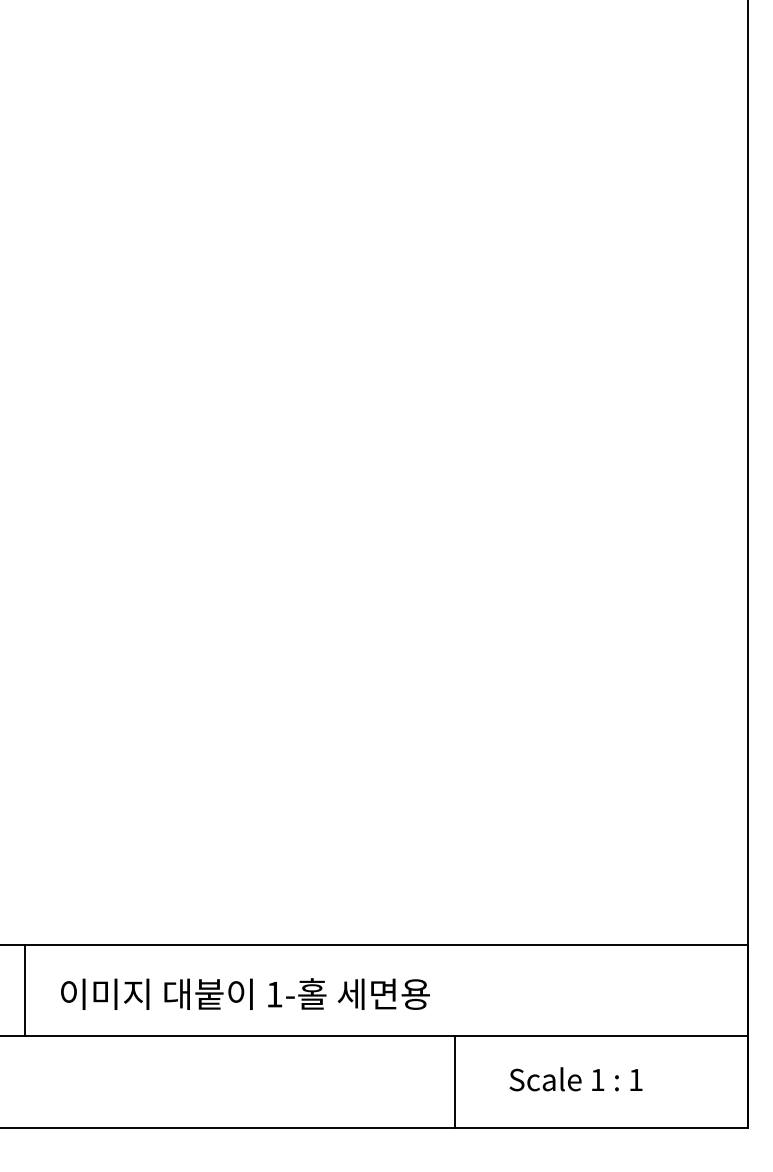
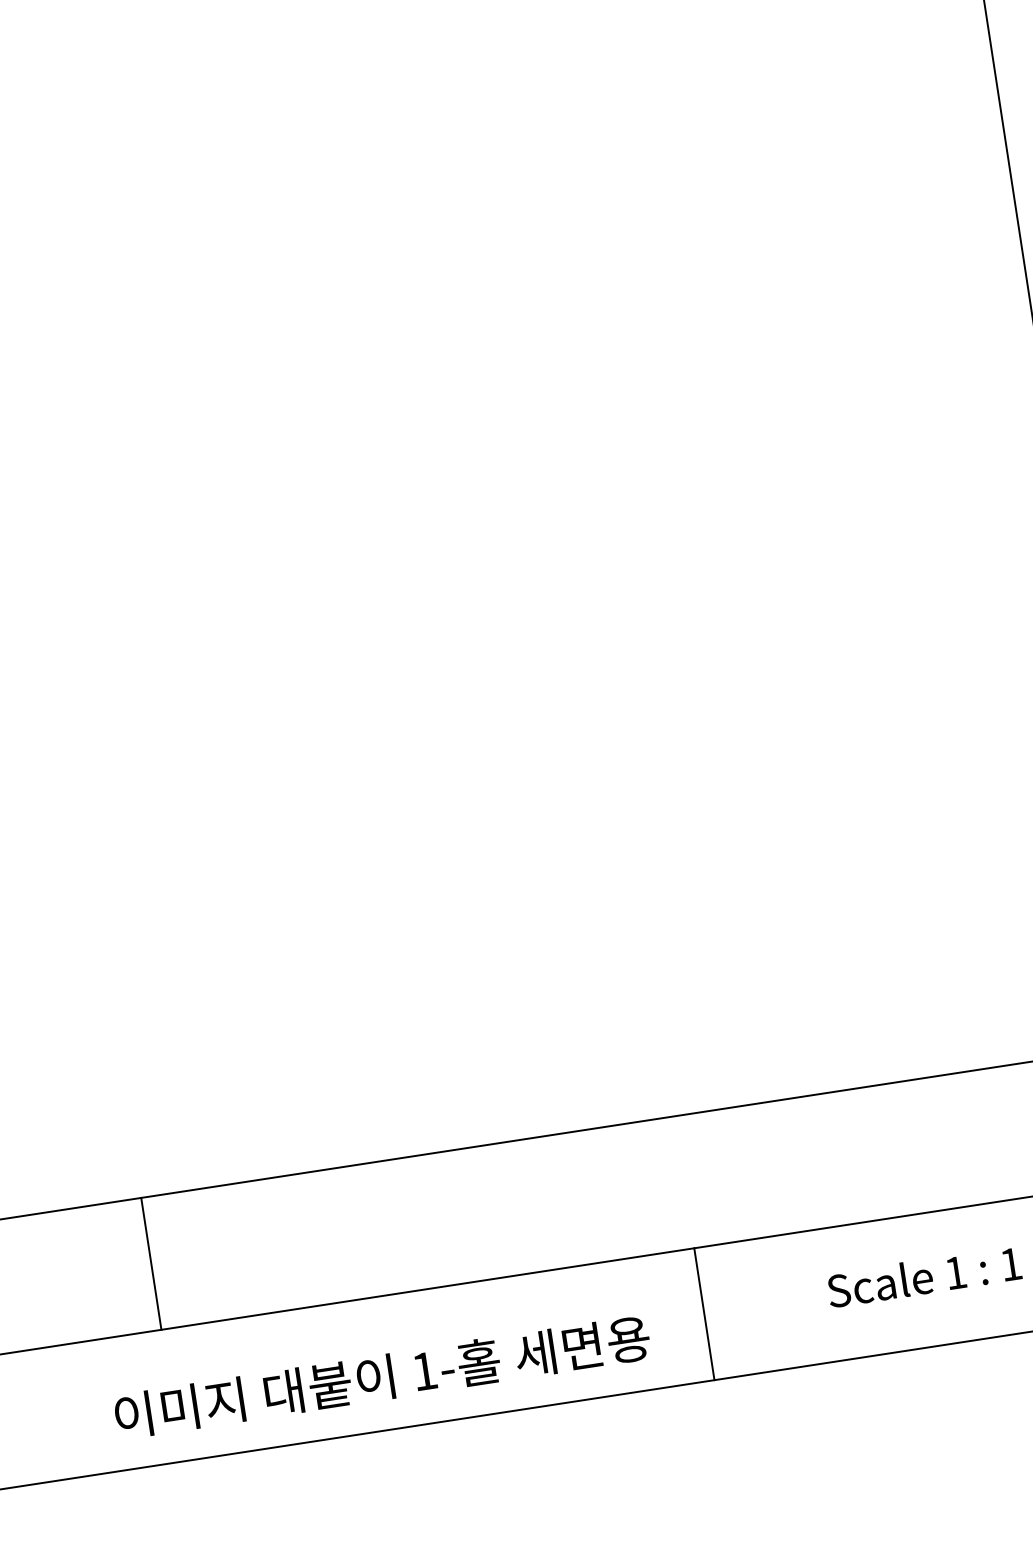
line: (25, 990) -> (151, 1263), moved
text: (245, 993) -> (382, 1376), moved
line: (454, 1081) -> (704, 1313), moved

